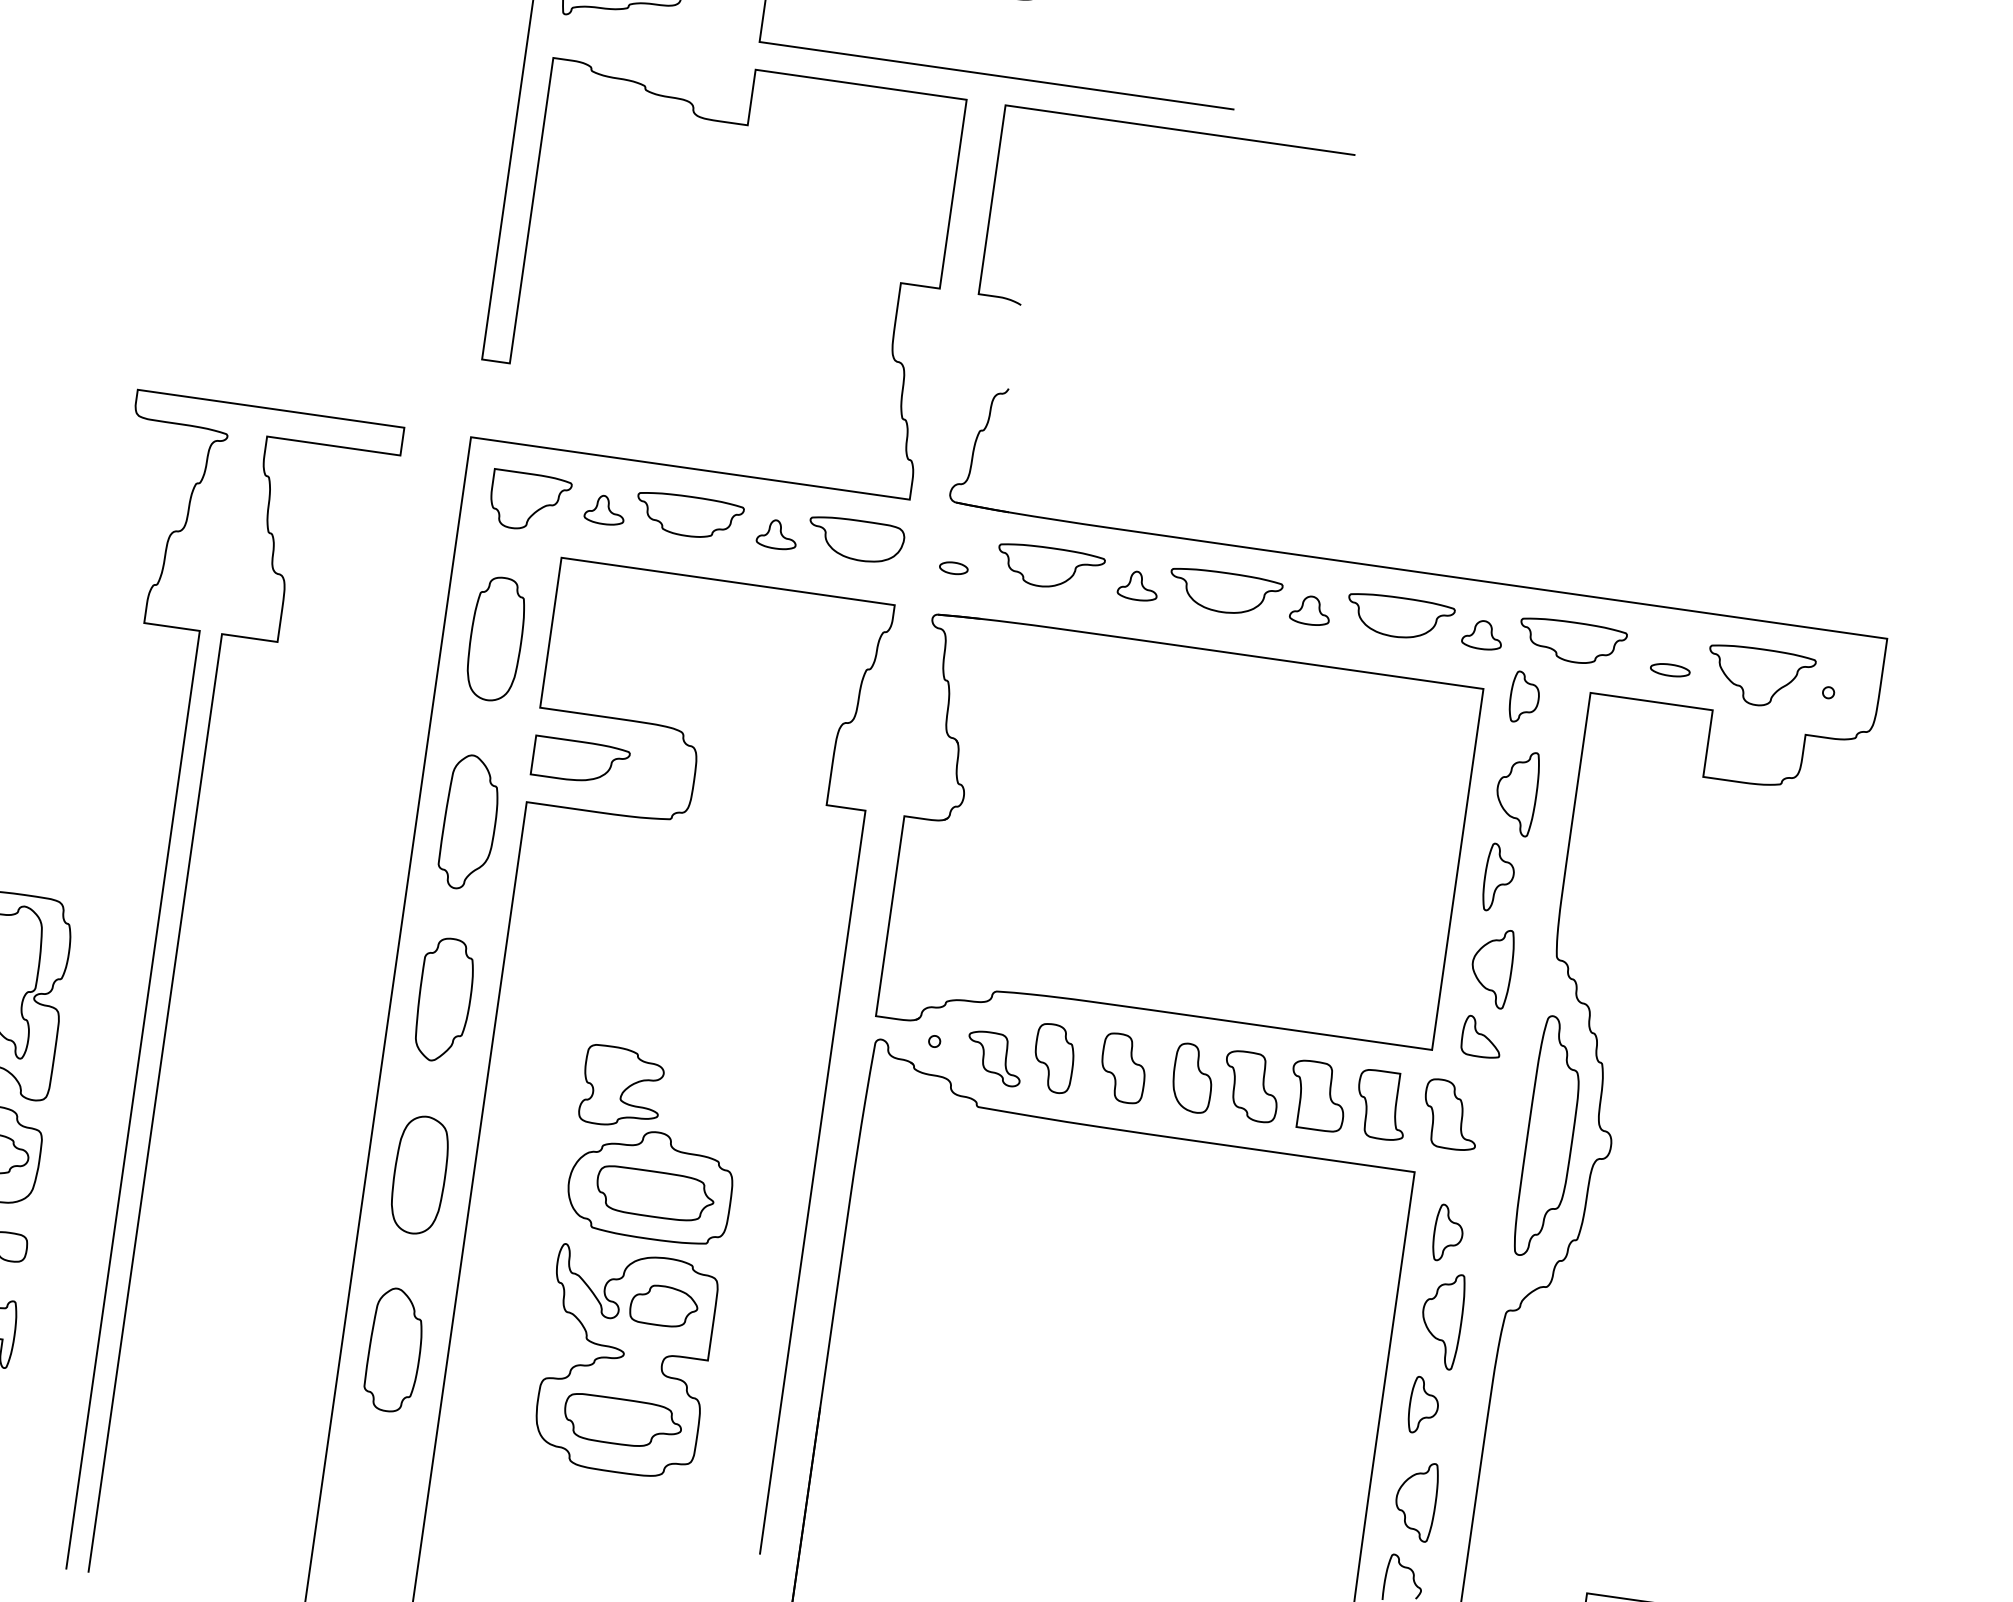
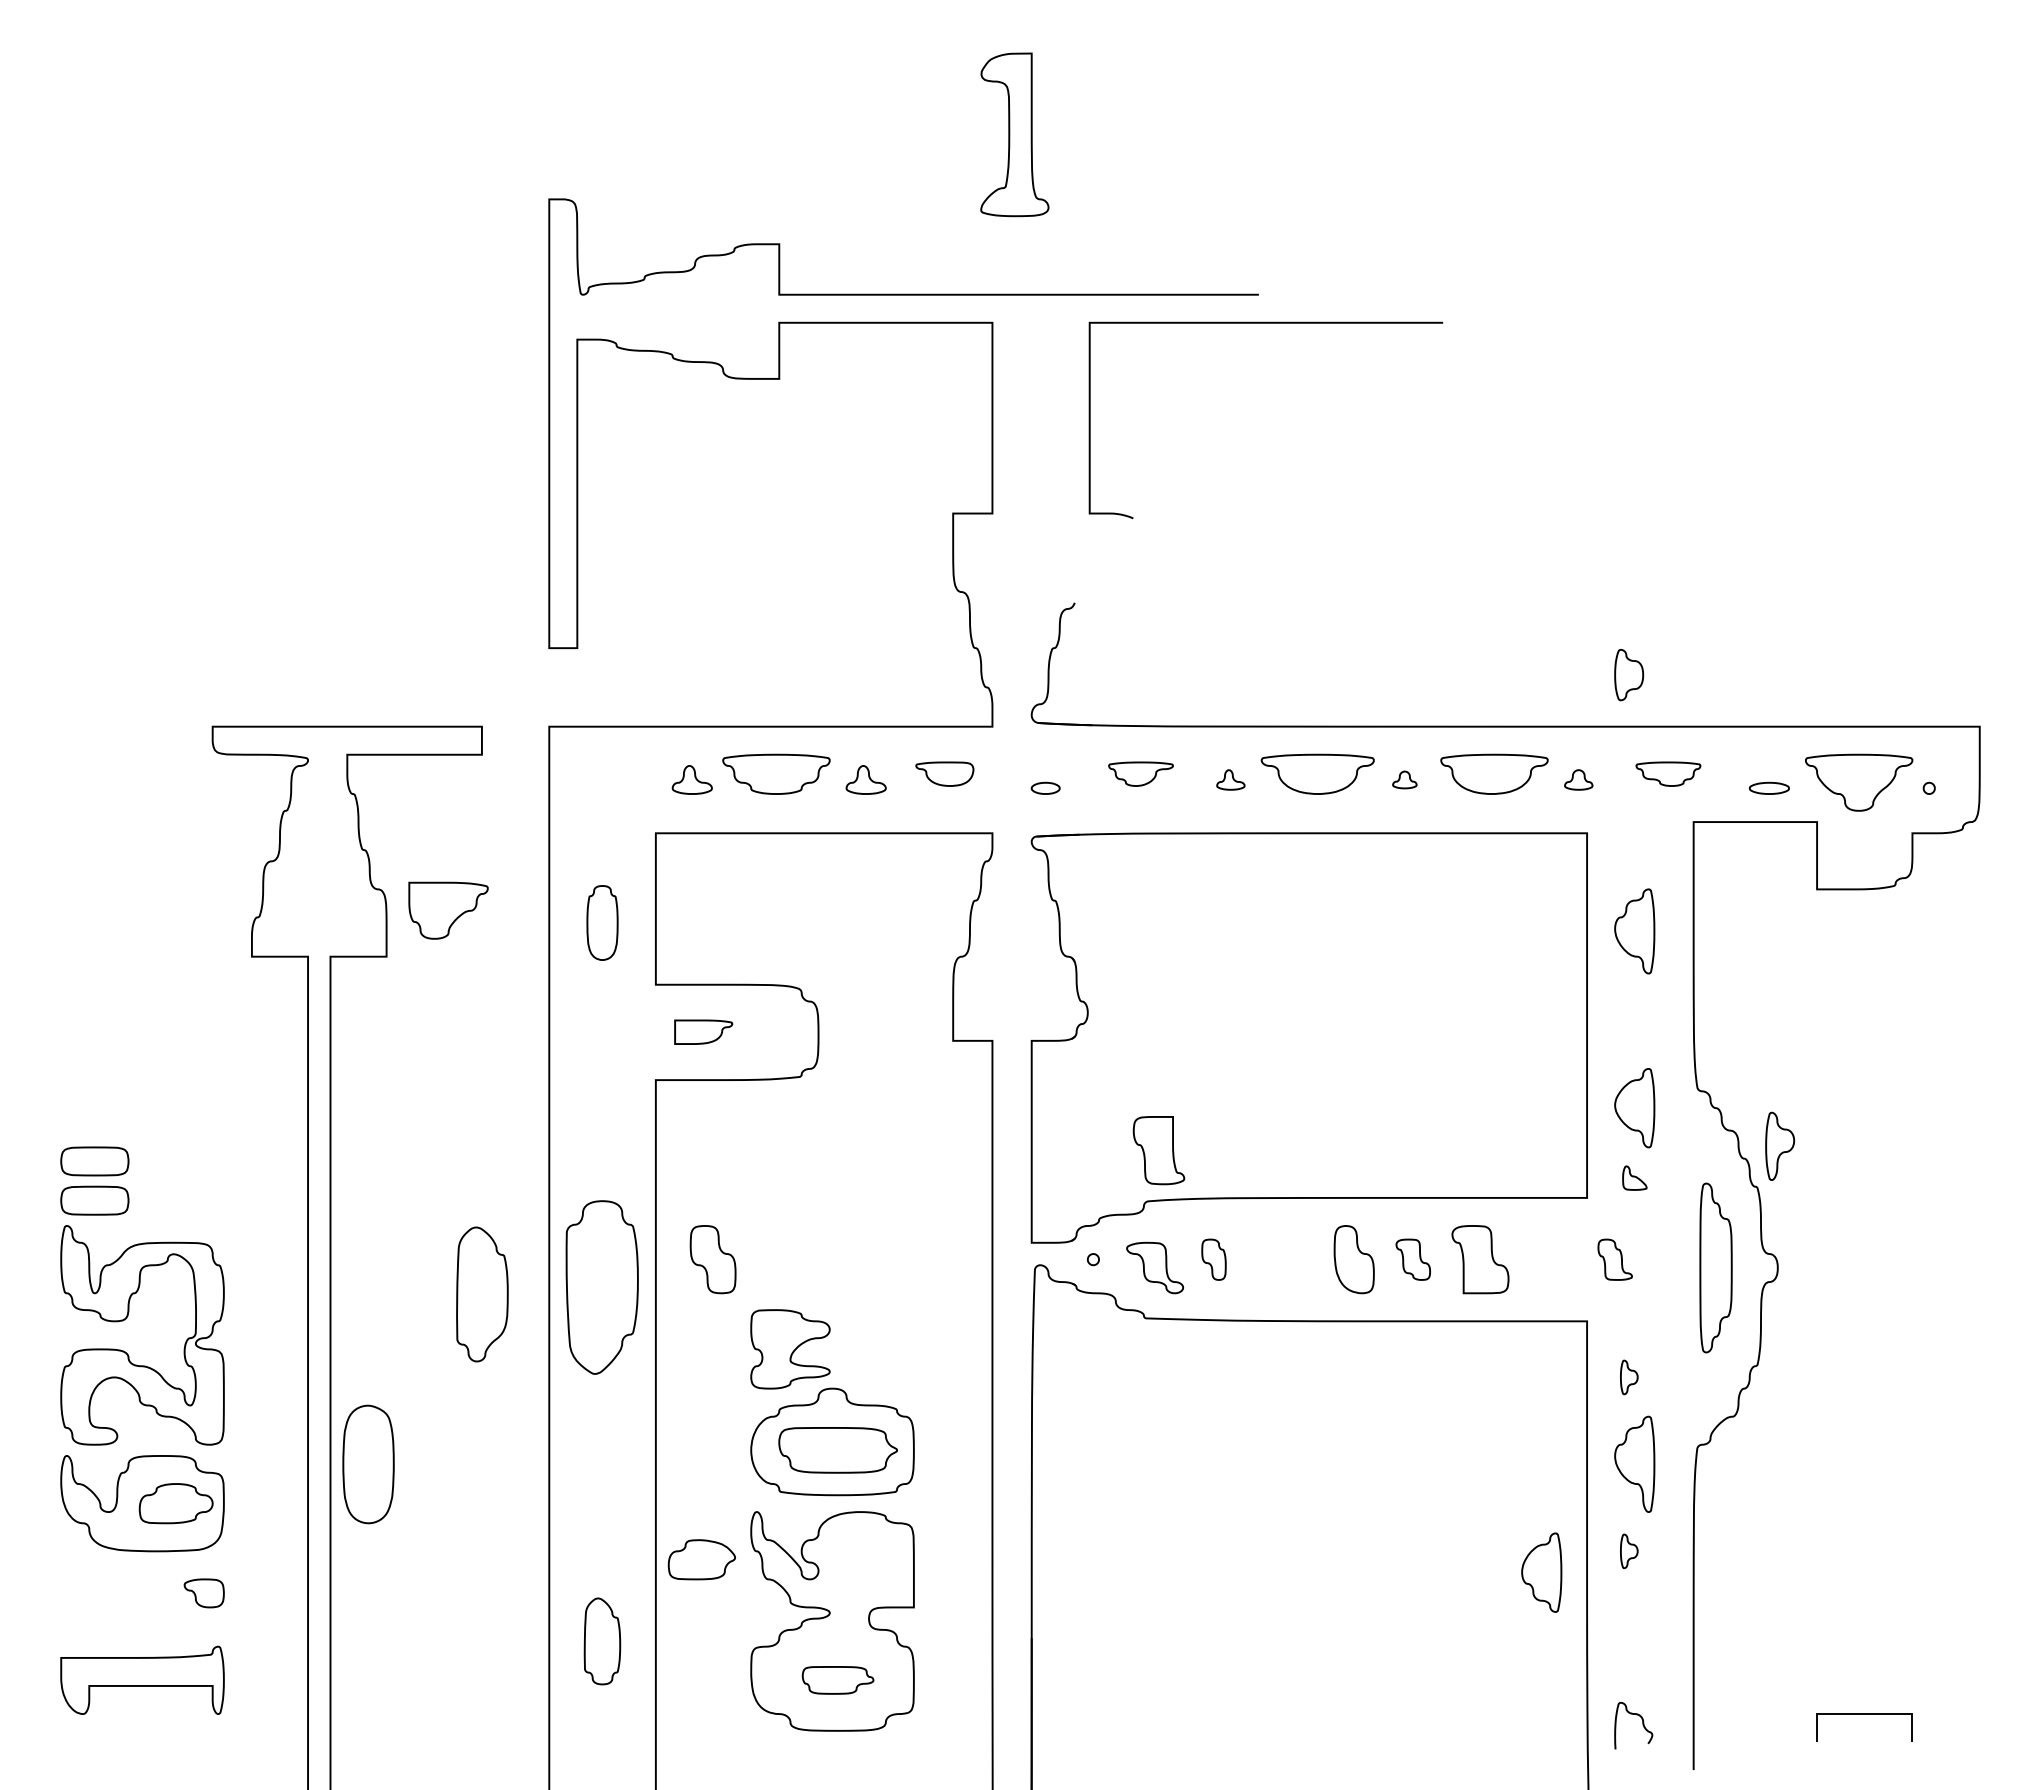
curve: (1179, 130) -> (1265, 323), moved
part: (529, 501) -> (448, 910), moved
part: (855, 539) -> (944, 773), size x0.6
part: (1049, 566) -> (1140, 773), size x0.6
part: (1138, 585) -> (1230, 779), size x0.7
part: (1310, 610) -> (1404, 779), size x0.6
part: (1482, 634) -> (1578, 779), size x0.7
part: (496, 638) -> (602, 922), size x0.6
part: (1572, 641) -> (1668, 773), size x0.6
part: (1525, 698) -> (1629, 675), moved
part: (580, 760) -> (703, 1031), size x0.6
part: (469, 822) -> (482, 1294), moved
part: (1499, 877) -> (1780, 1145), moved
part: (444, 999) -> (602, 1287), size x1.4
part: (1481, 1036) -> (1634, 1177), size x0.6
part: (1053, 1058) -> (1213, 1259), size x0.6
part: (1122, 1068) -> (712, 1259), moved
part: (1251, 1086) -> (1413, 1259), size x0.6
part: (1381, 1104) -> (1158, 1150), moved
part: (1451, 1114) -> (1615, 1259), size x0.6
part: (1549, 1136) -> (1715, 1267), size x0.7
part: (419, 1175) -> (368, 1464), moved
part: (1448, 1233) -> (1629, 1377), size x0.6
part: (663, 1305) -> (701, 1559), moved
part: (394, 1350) -> (602, 1641), size x0.7
part: (1424, 1406) -> (1629, 1551), size x0.6
part: (621, 1422) -> (837, 1680), size x0.6
part: (1415, 1500) -> (1541, 1572), moved

